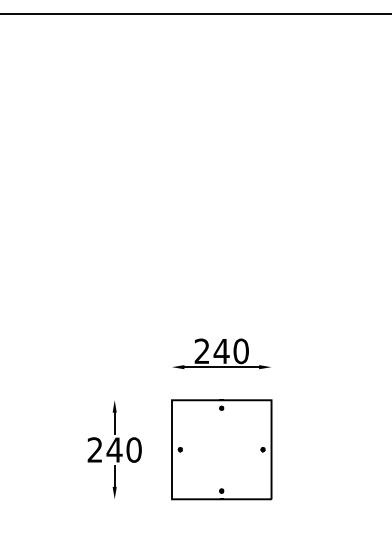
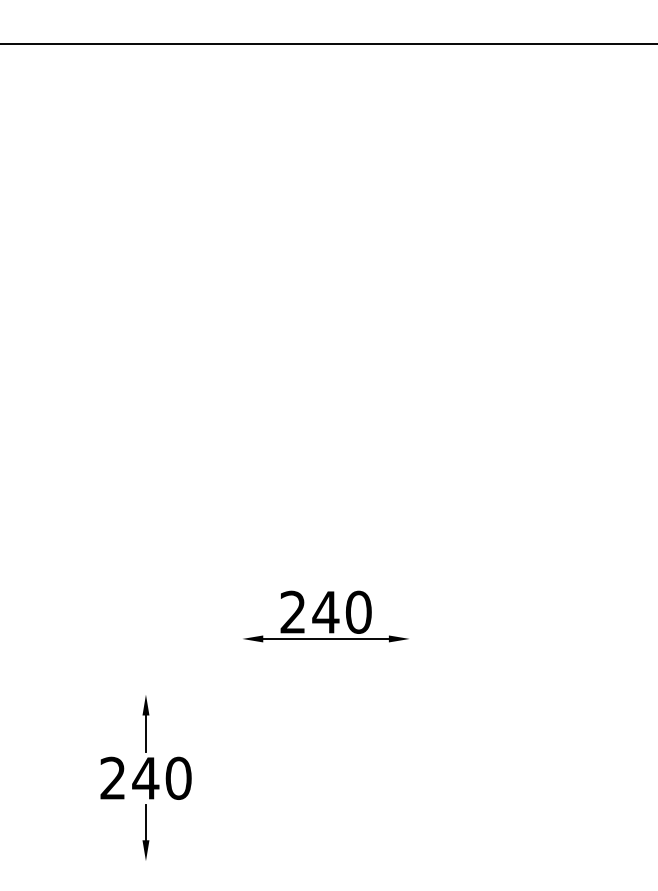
part: (221, 449) -> (325, 777), removed

